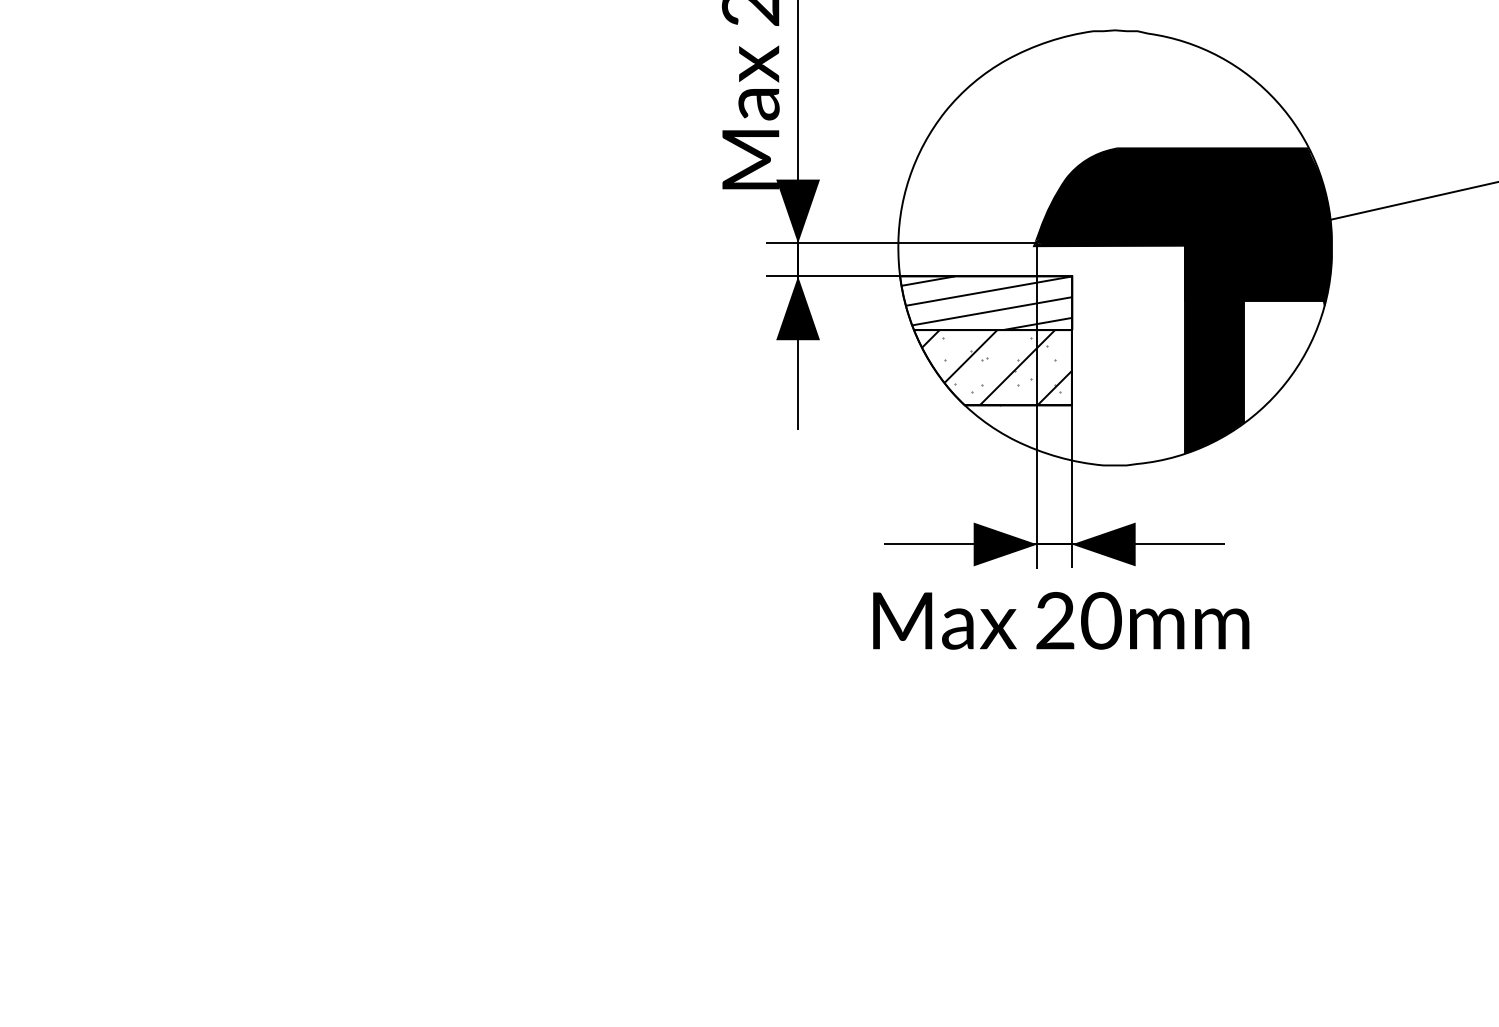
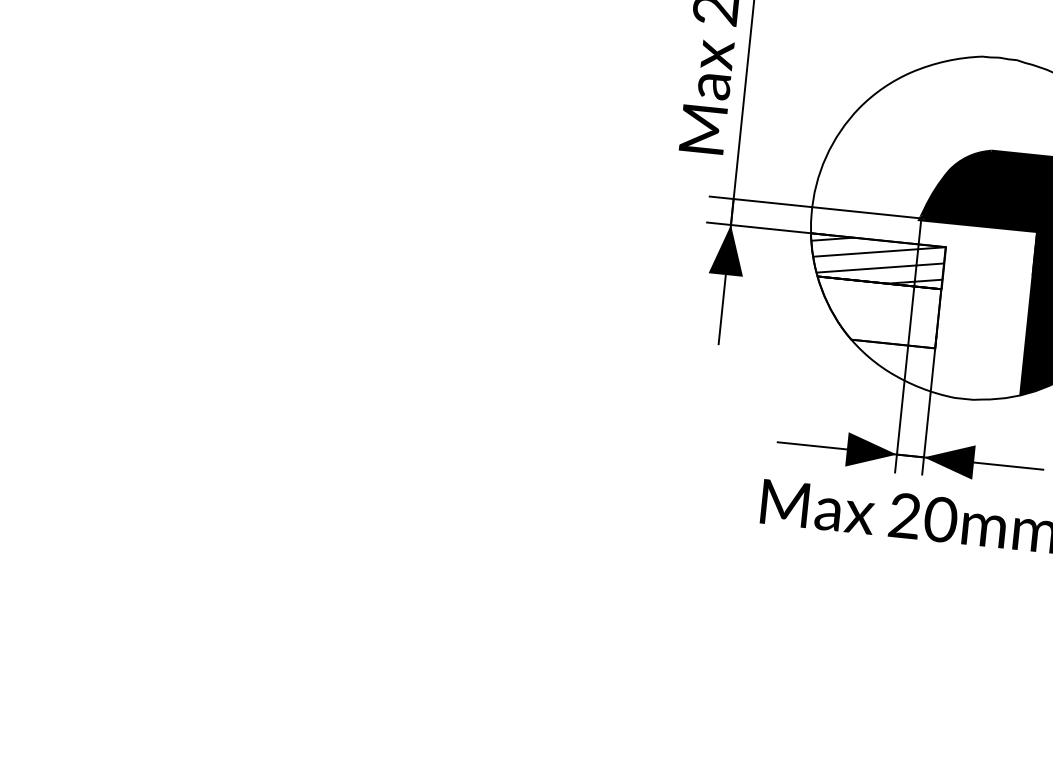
fill: (798, 211) -> (736, 174), removed
hatch: (996, 367) -> (879, 312), removed

